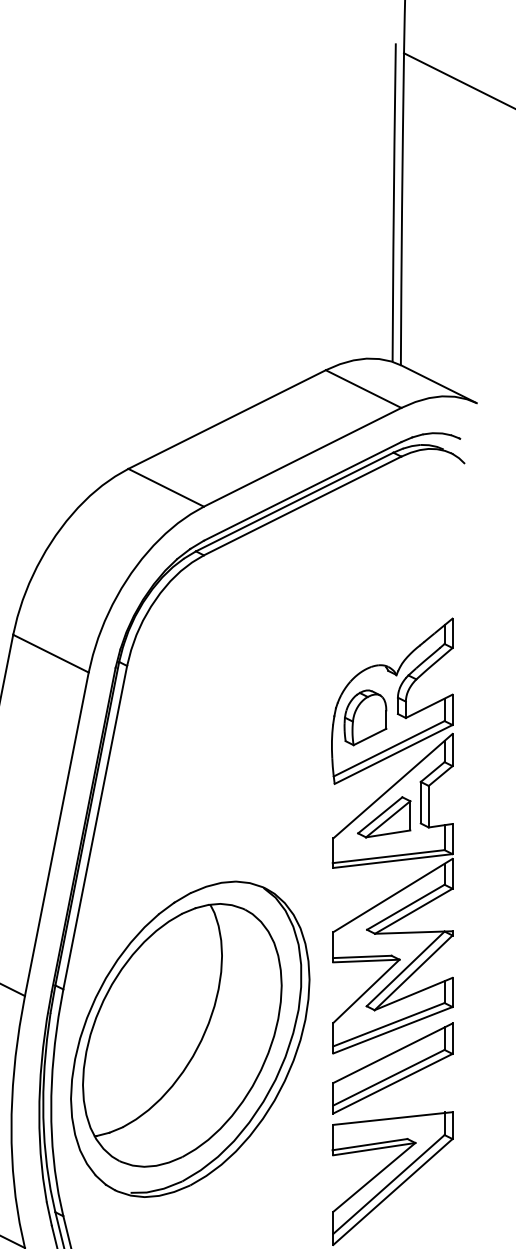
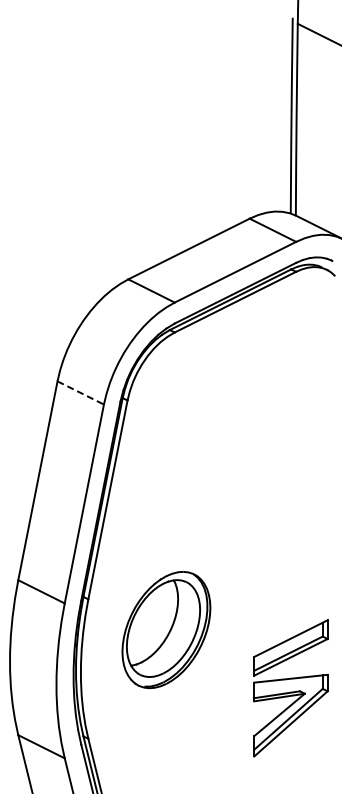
line: (50, 652) -> (80, 392), solid -> dashed
part: (392, 835) -> (290, 504), removed
part: (190, 1038) -> (166, 629), size x0.6

